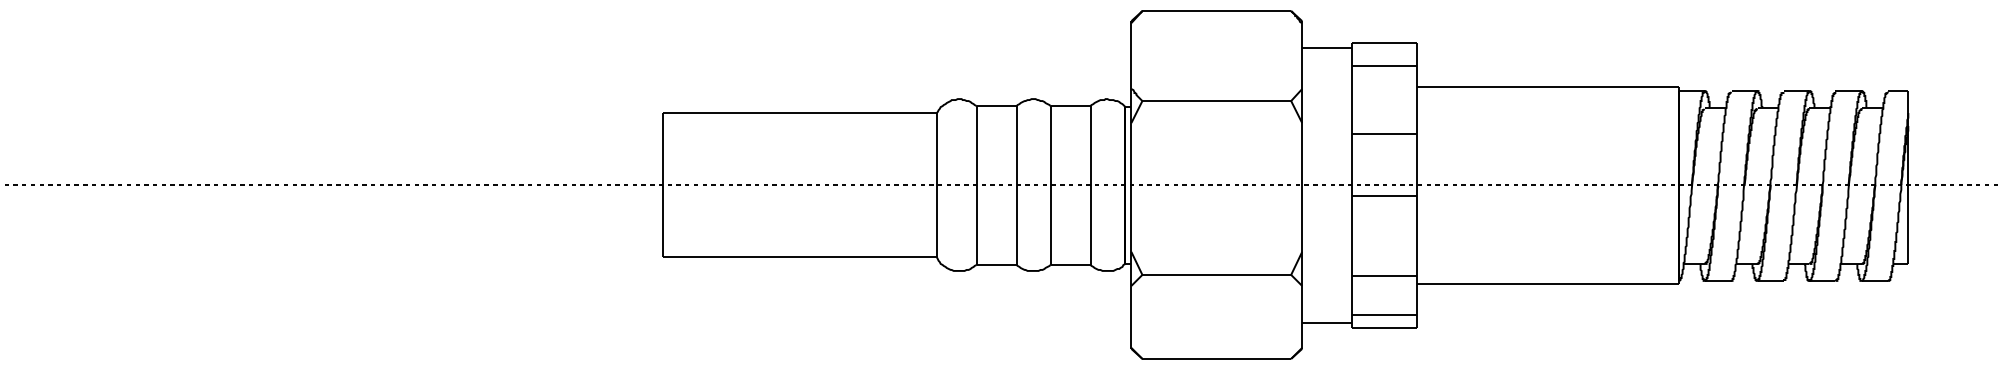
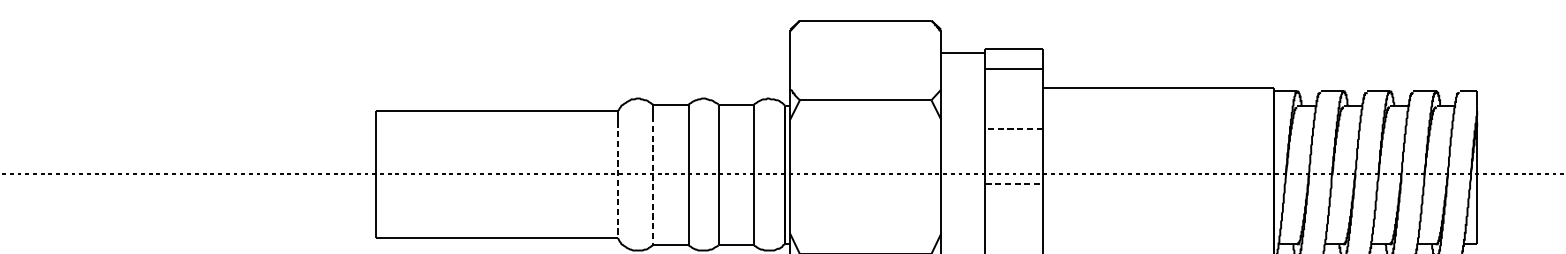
line: (1384, 134) -> (1013, 129), solid -> dashed
line: (936, 191) -> (617, 180), solid -> dashed
line: (976, 192) -> (653, 181), solid -> dashed
line: (1385, 196) -> (1014, 184), solid -> dashed

